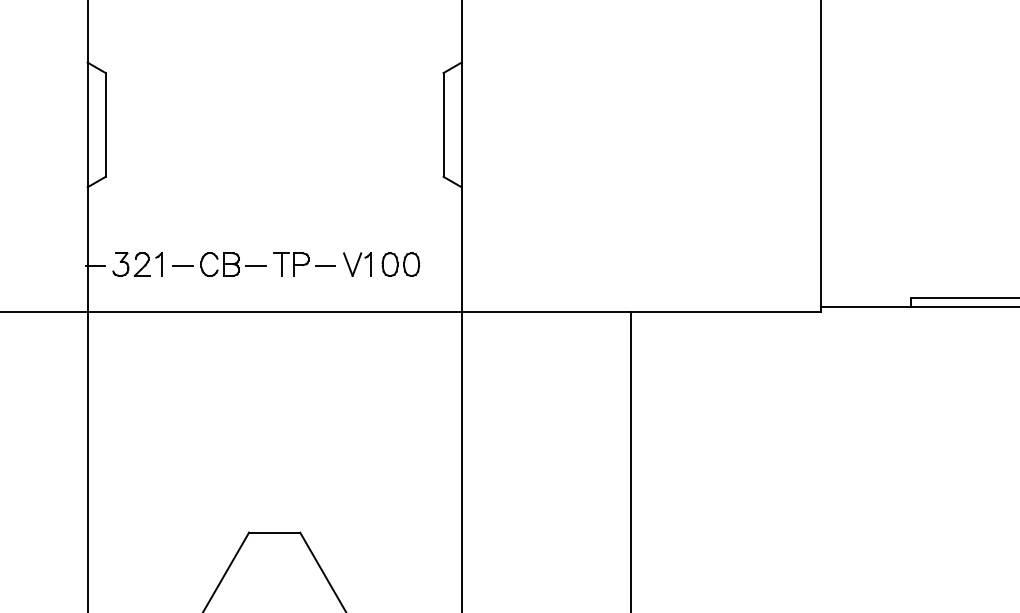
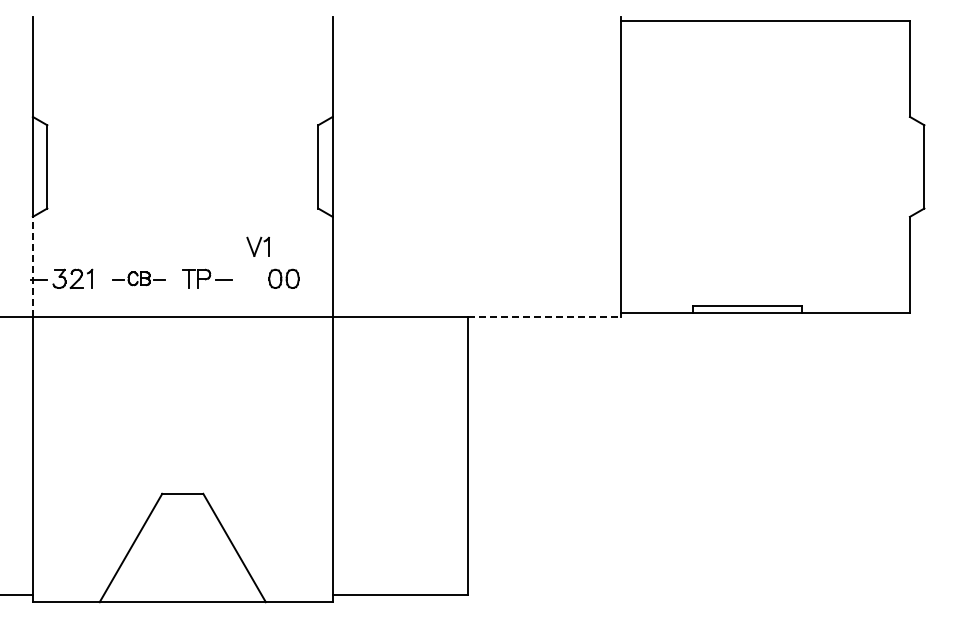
line: (87, 249) -> (32, 266), solid -> dashed
part: (219, 264) -> (138, 278), size x0.7
part: (356, 264) -> (257, 246), moved
line: (727, 311) -> (545, 316), solid -> dashed

